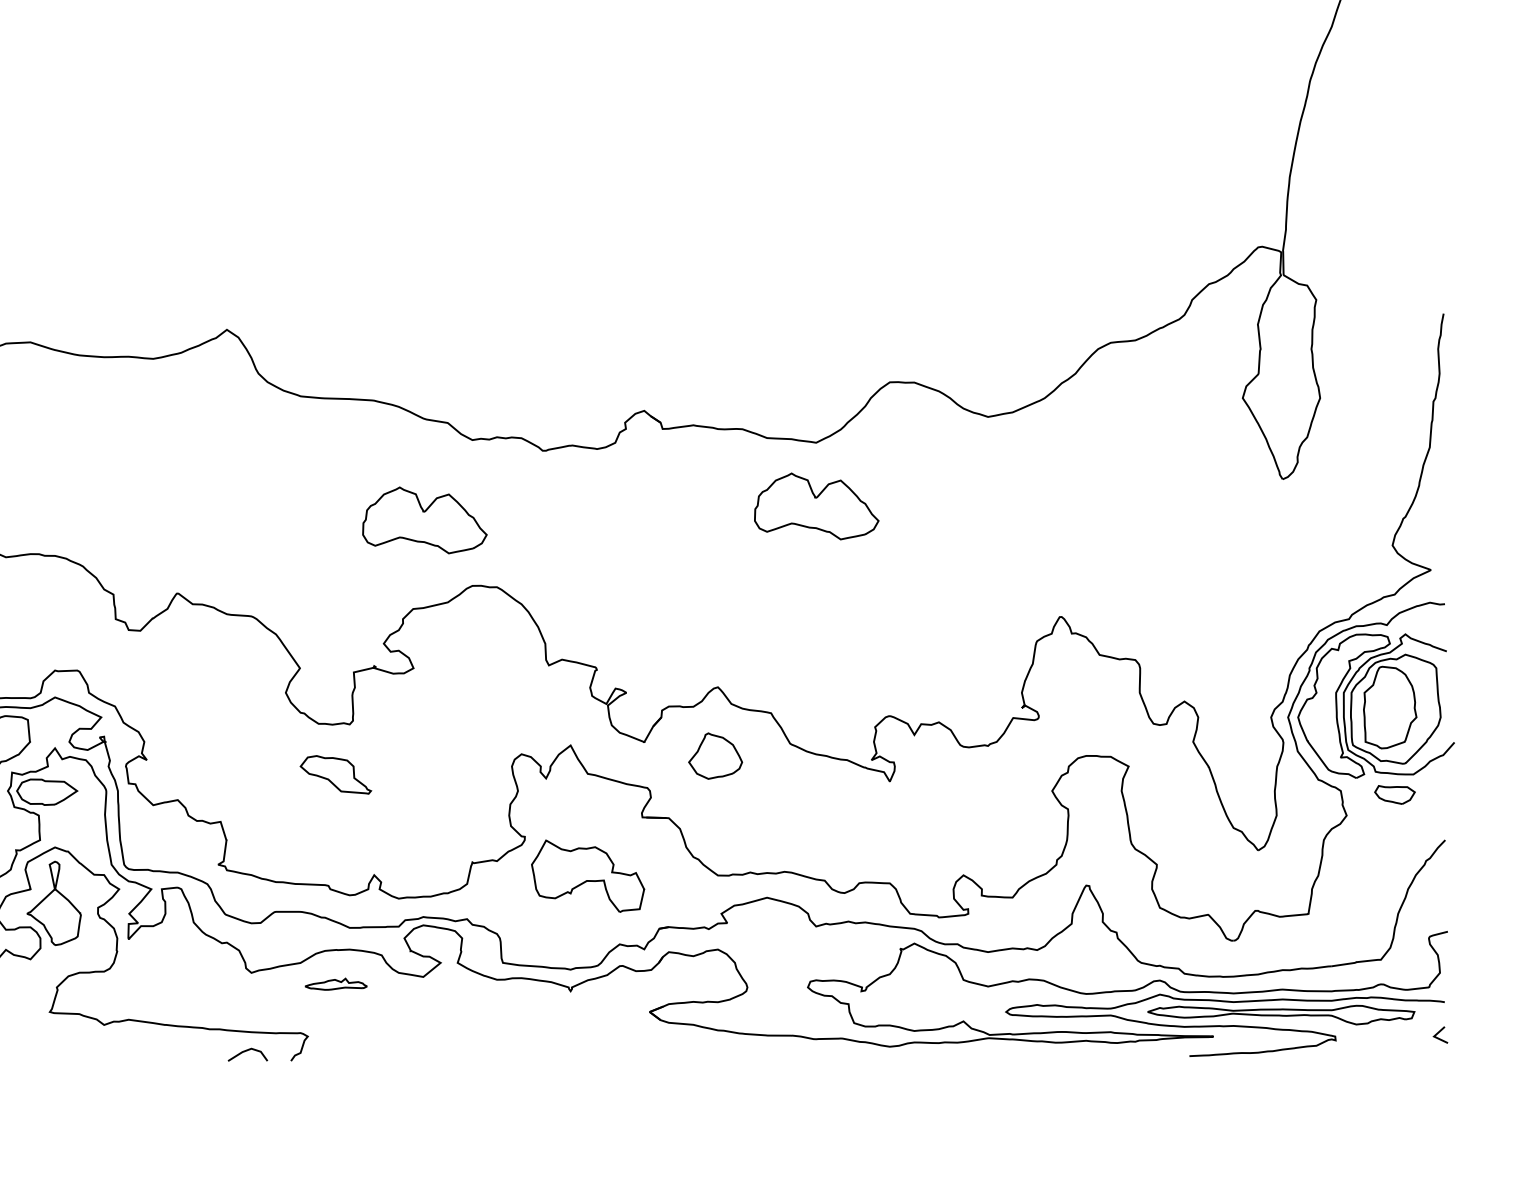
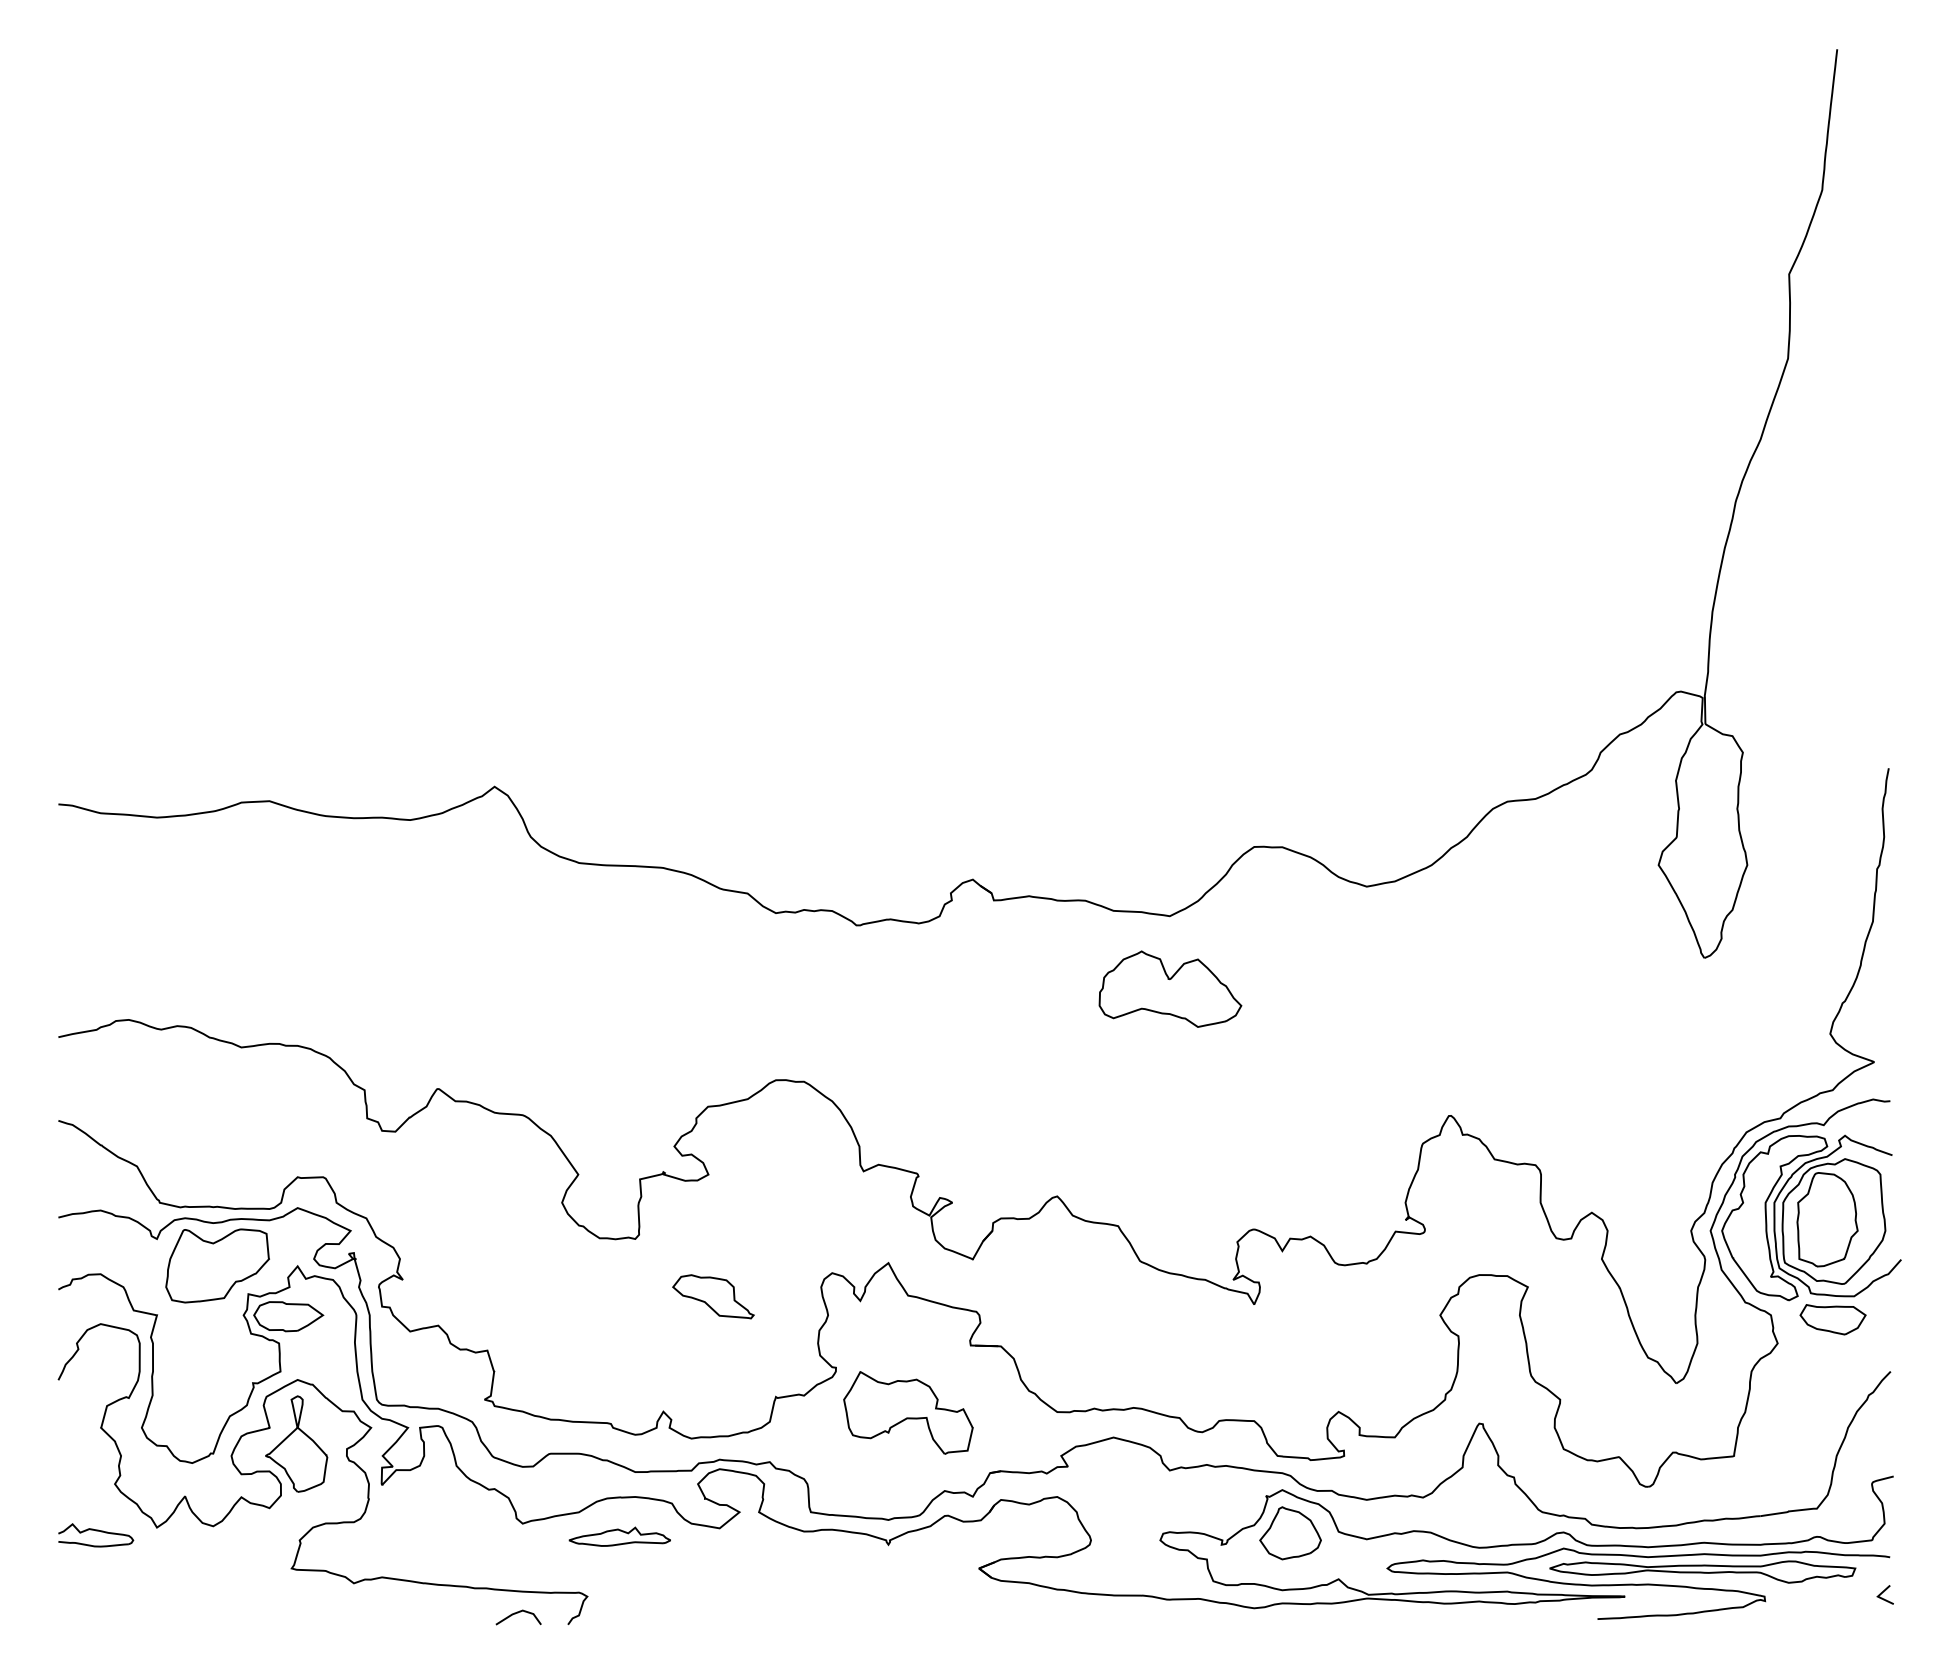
part: (424, 519) -> (721, 1004), removed
part: (715, 756) -> (1290, 1533), moved
part: (335, 774) -> (713, 1296), moved
part: (1394, 794) -> (1832, 1319), size x1.43
part: (335, 984) -> (619, 1536), size x1.43

